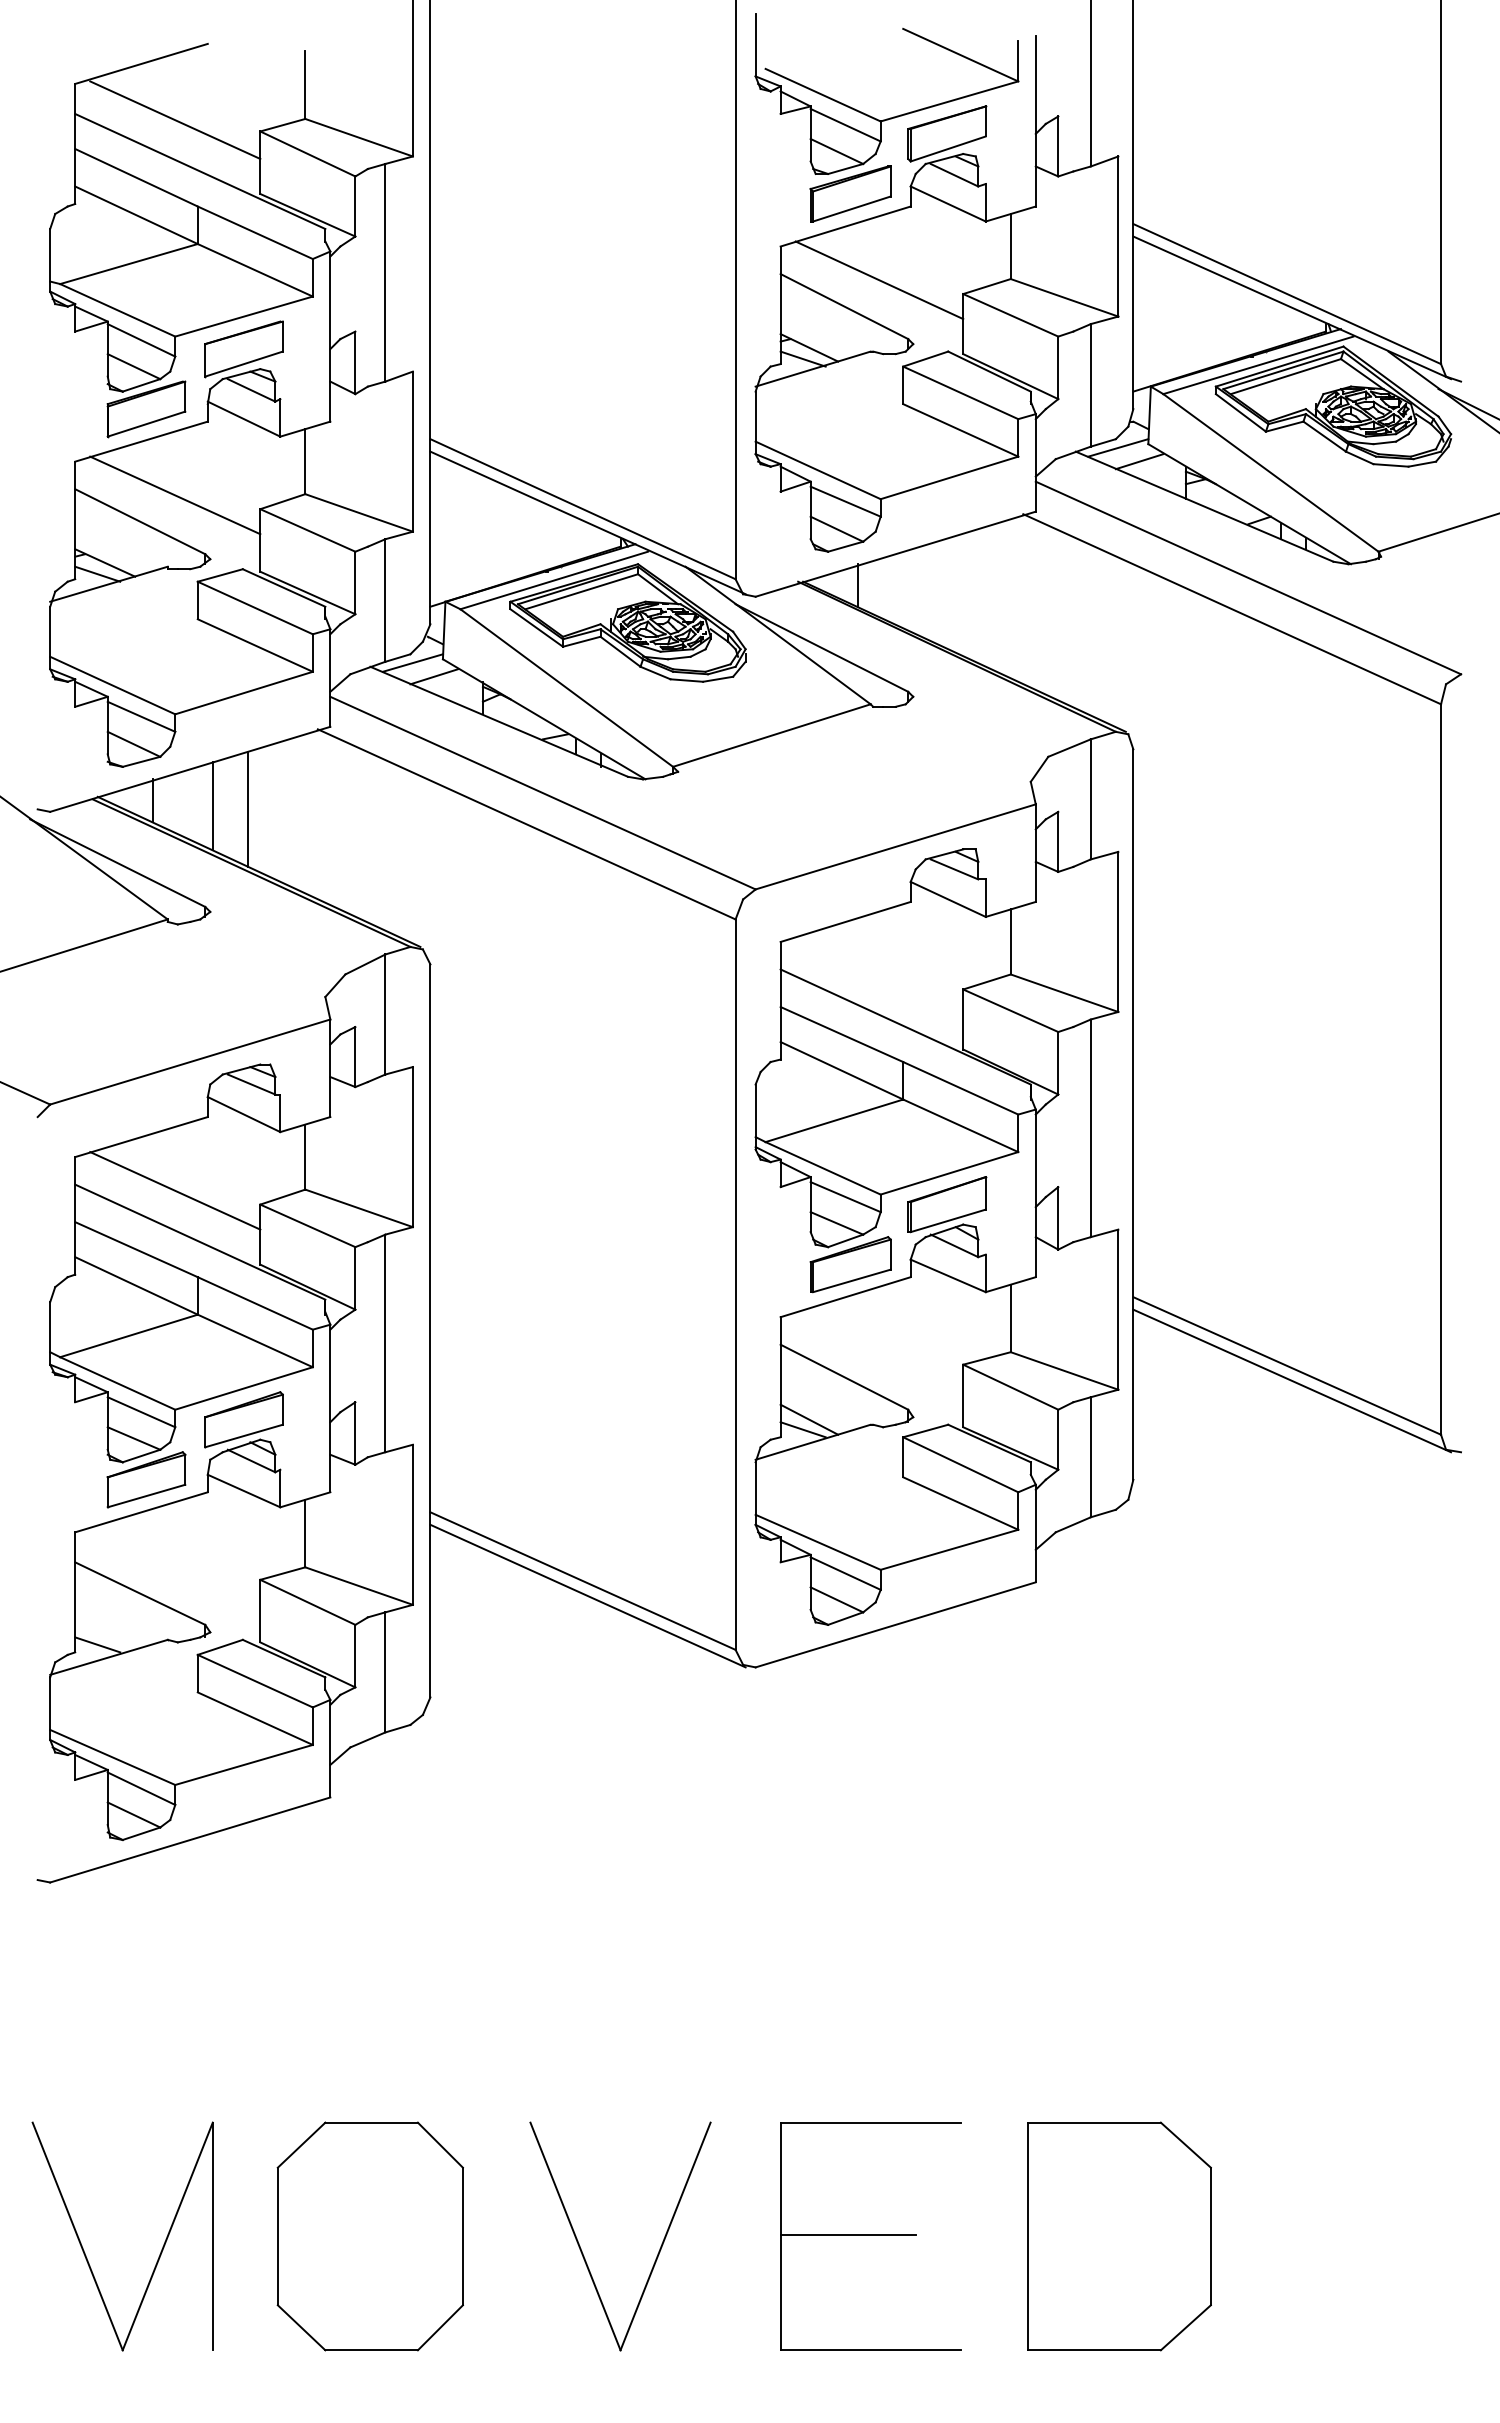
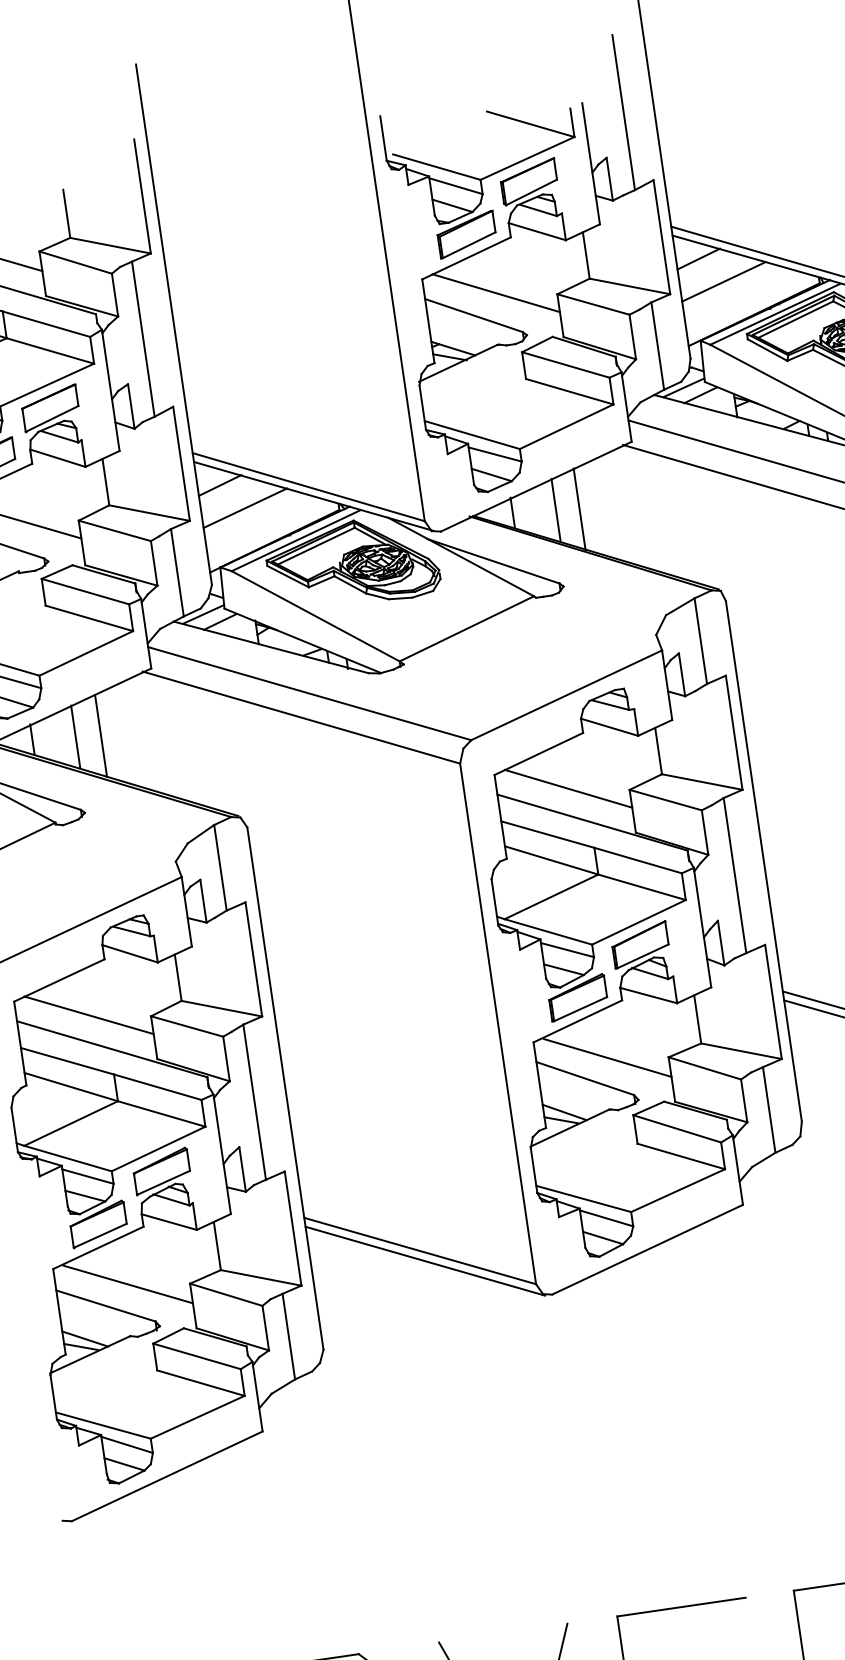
line: (1164, 274) -> (698, 259), added
line: (1194, 310) -> (723, 281), added
line: (461, 489) -> (220, 485), added
line: (491, 525) -> (245, 508), added
line: (918, 590) -> (556, 510), added
line: (950, 593) -> (579, 509), added
line: (879, 975) -> (568, 788), added
line: (879, 1353) -> (607, 1058), added
line: (175, 1568) -> (128, 1284), added
line: (105, 1634) -> (85, 1338), added

